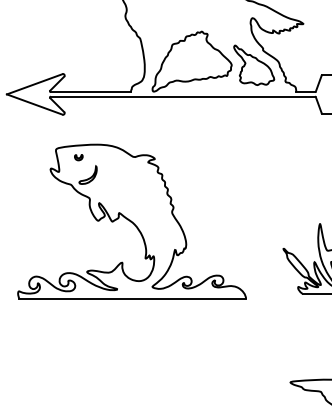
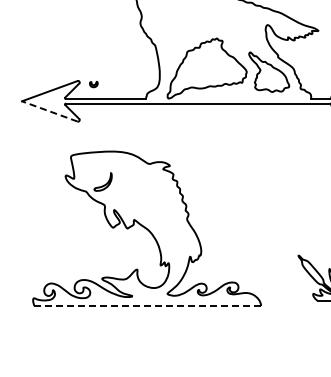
line: (34, 104) -> (49, 111), solid -> dashed
part: (78, 157) -> (93, 84), moved
line: (133, 299) -> (148, 306), solid -> dashed

